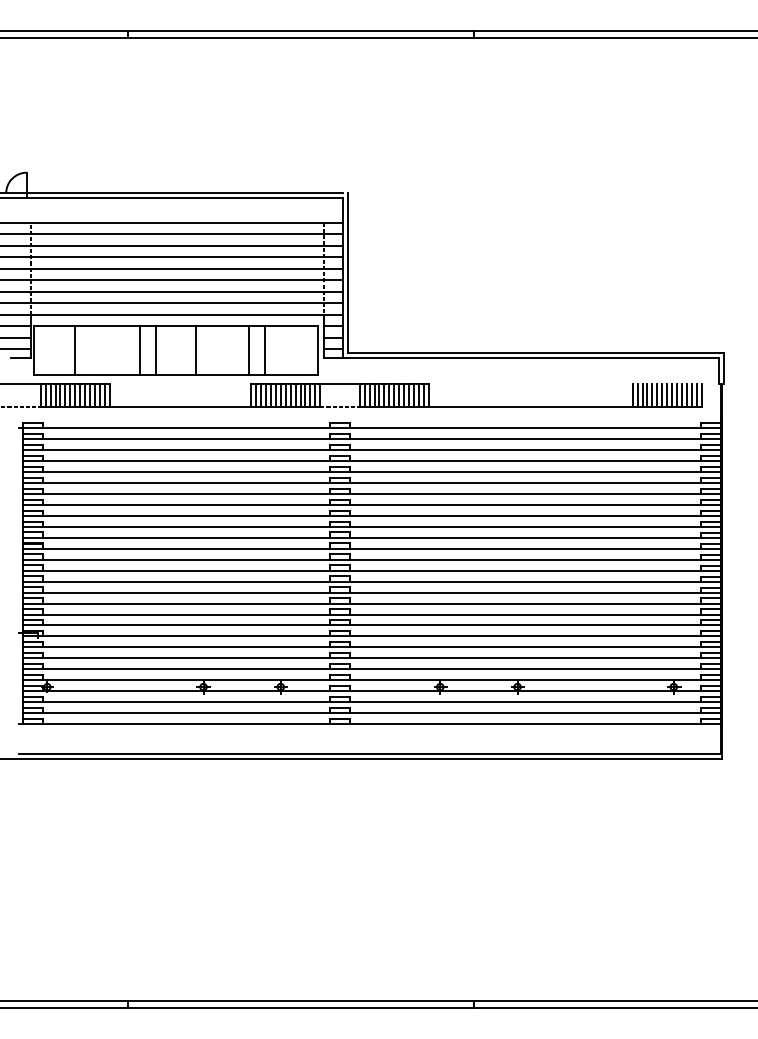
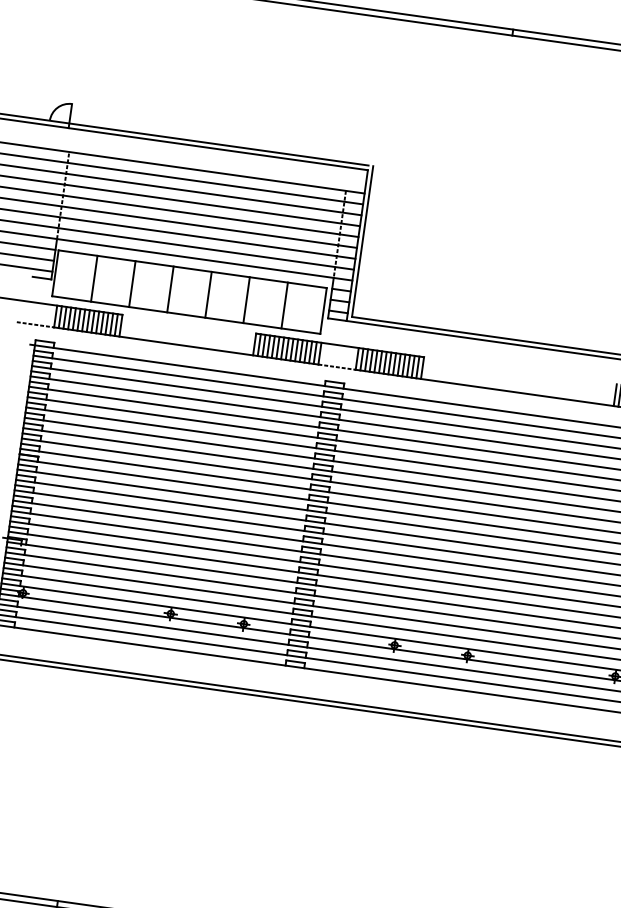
line: (139, 350) -> (132, 283), moved
line: (248, 350) -> (284, 305), moved
line: (265, 350) -> (246, 299), moved

